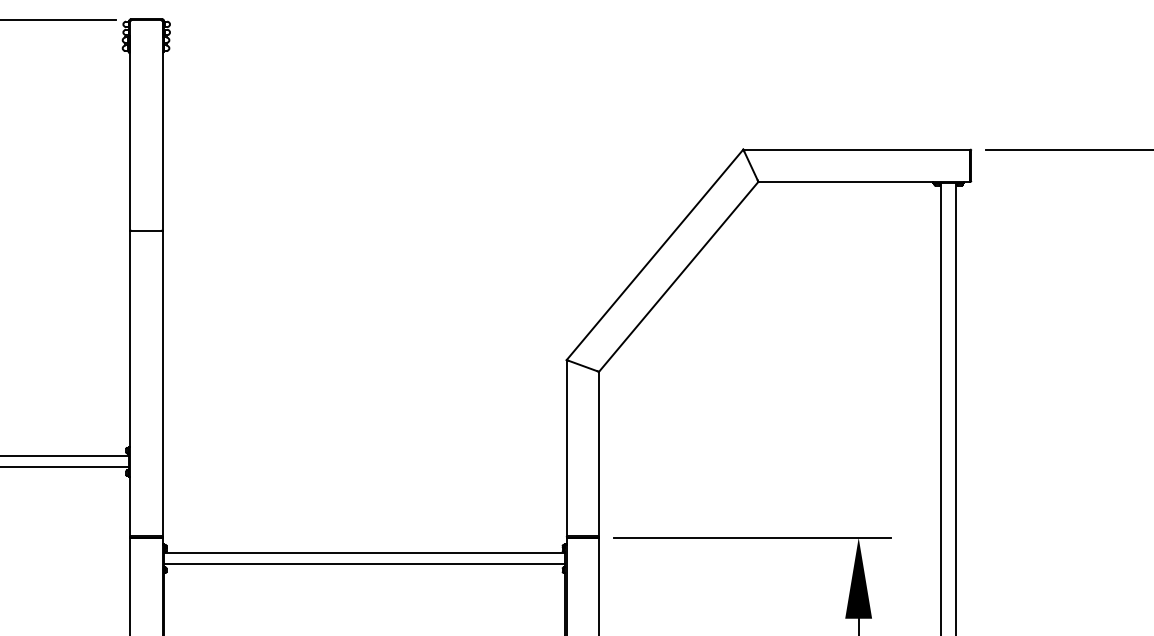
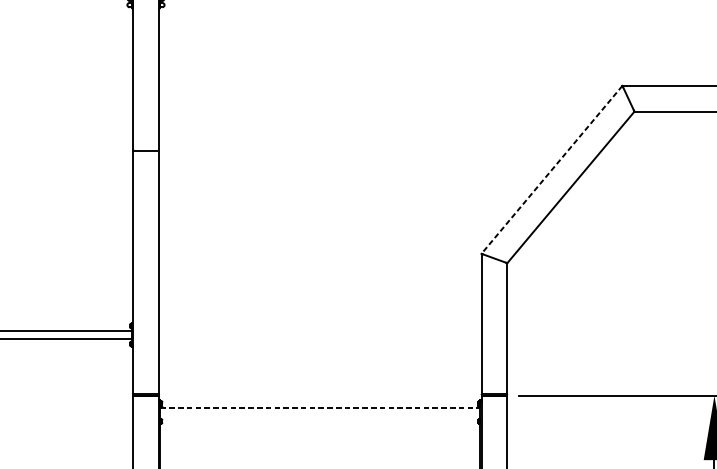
line: (654, 255) -> (551, 170), solid -> dashed
line: (365, 553) -> (321, 408), solid -> dashed
line: (364, 564) -> (320, 416), removed

